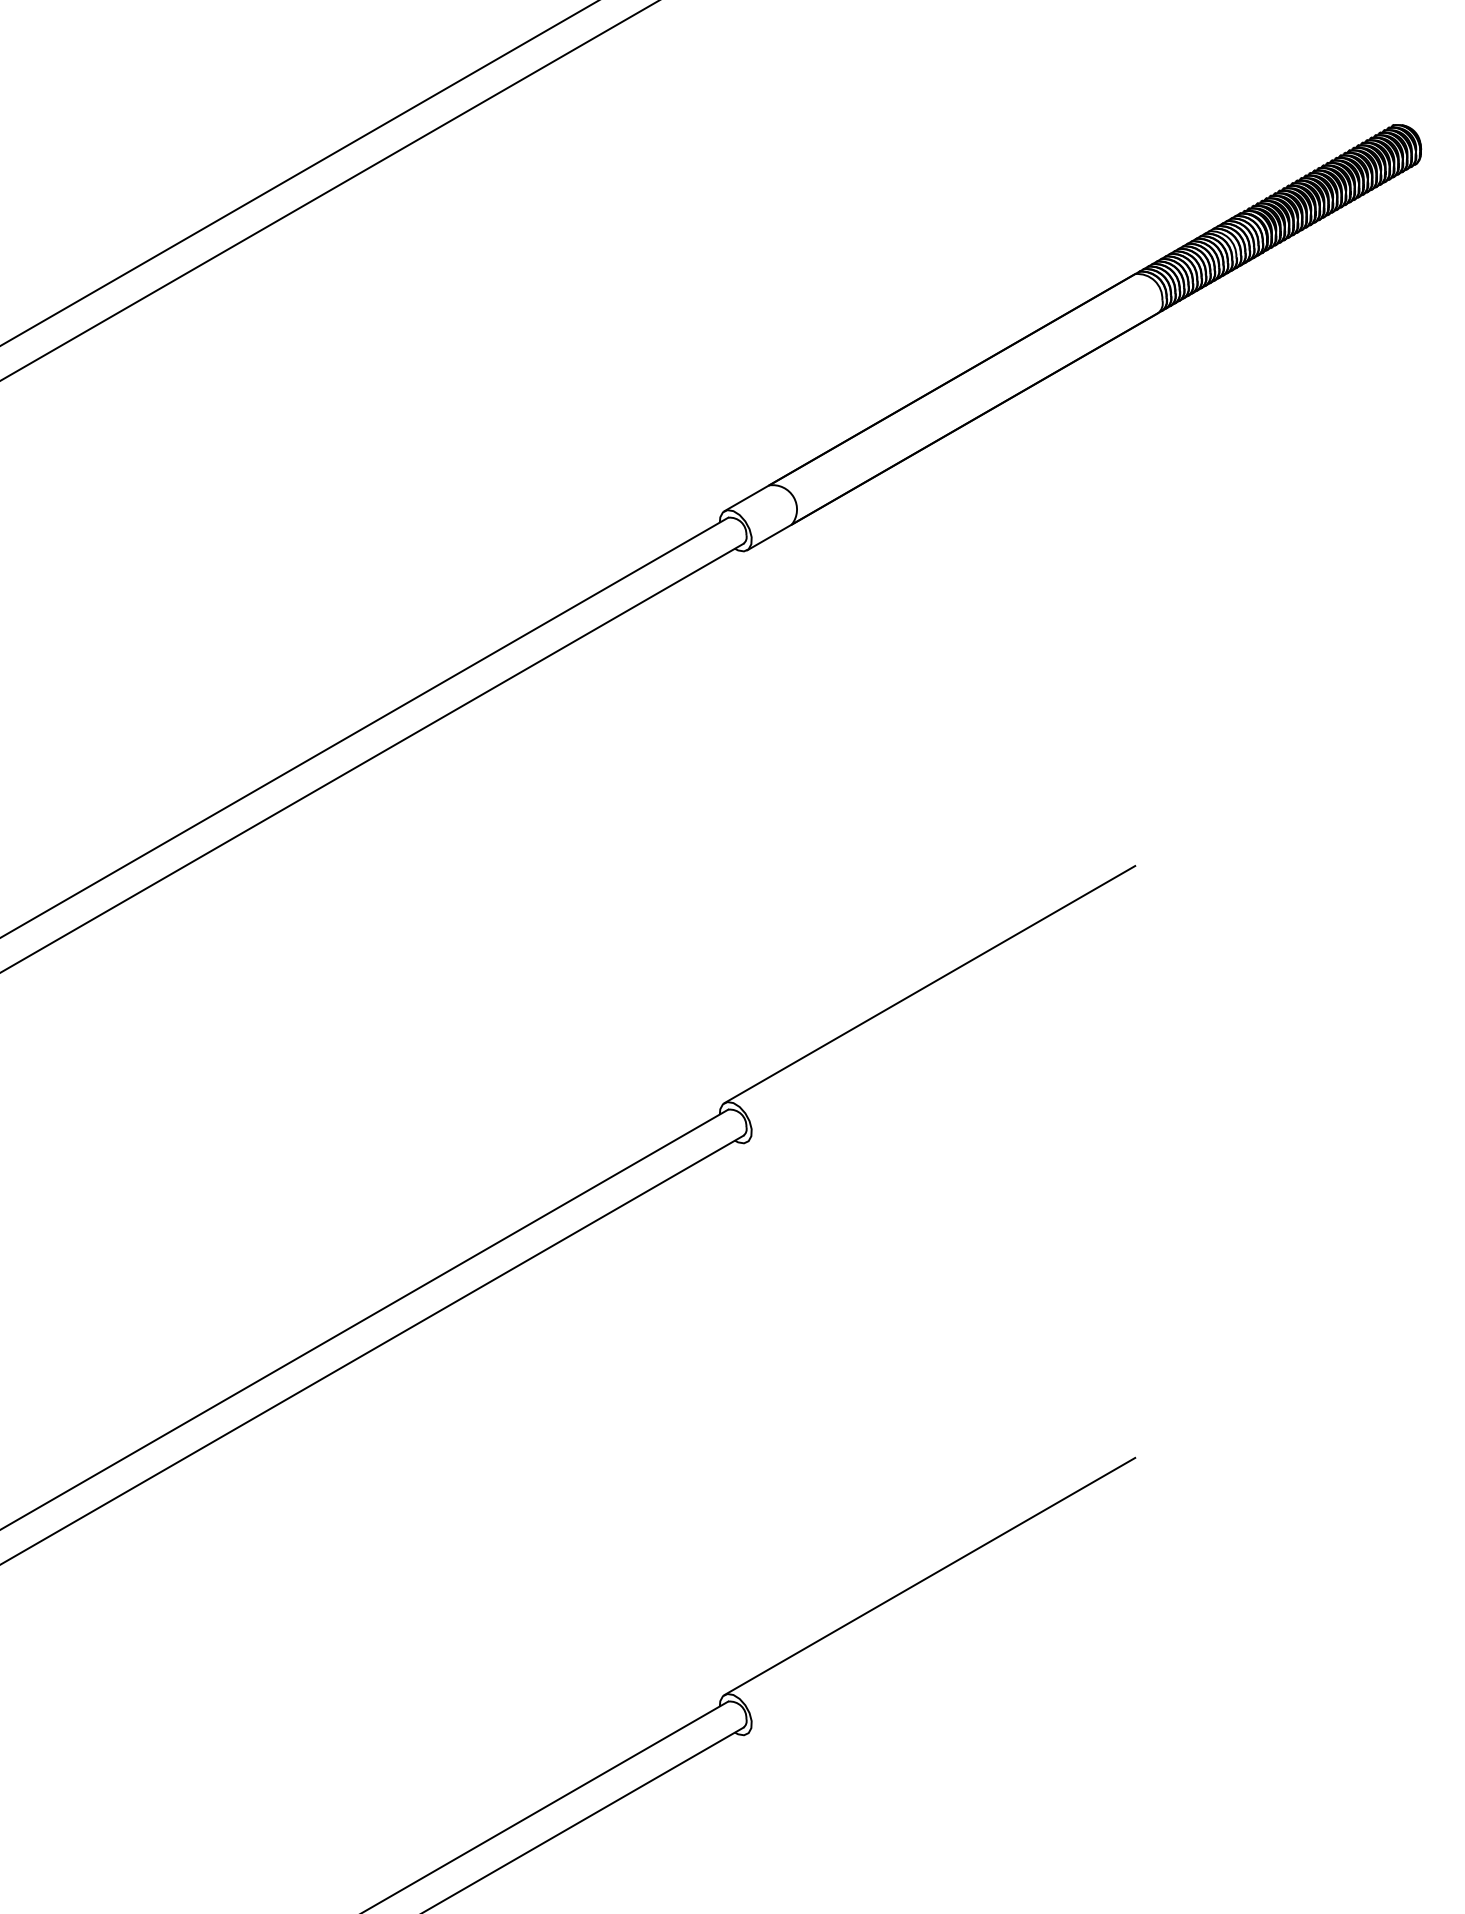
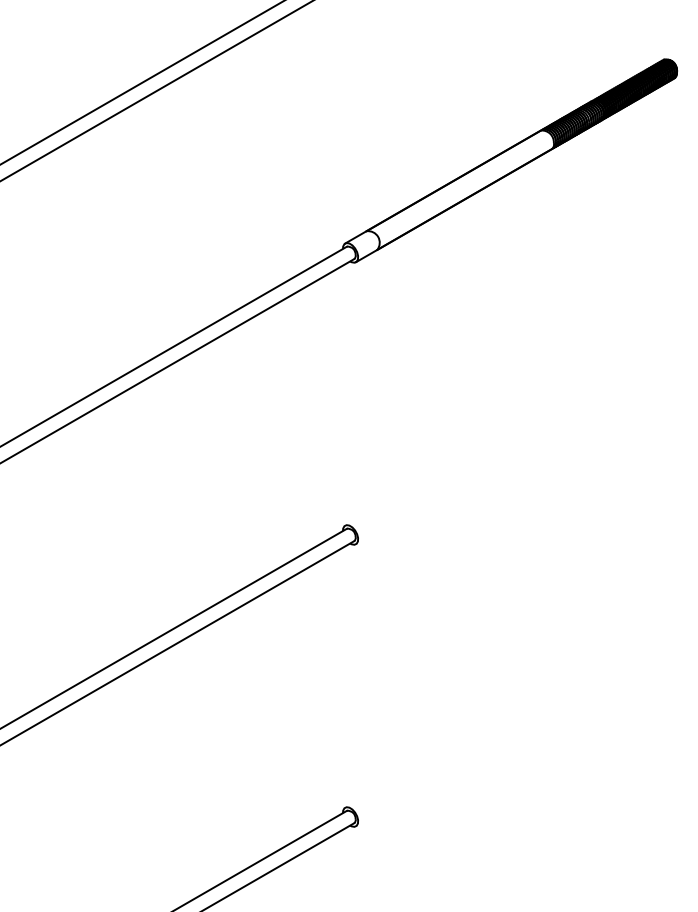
line: (928, 983) -> (442, 468), removed
line: (928, 1575) -> (442, 750), removed

